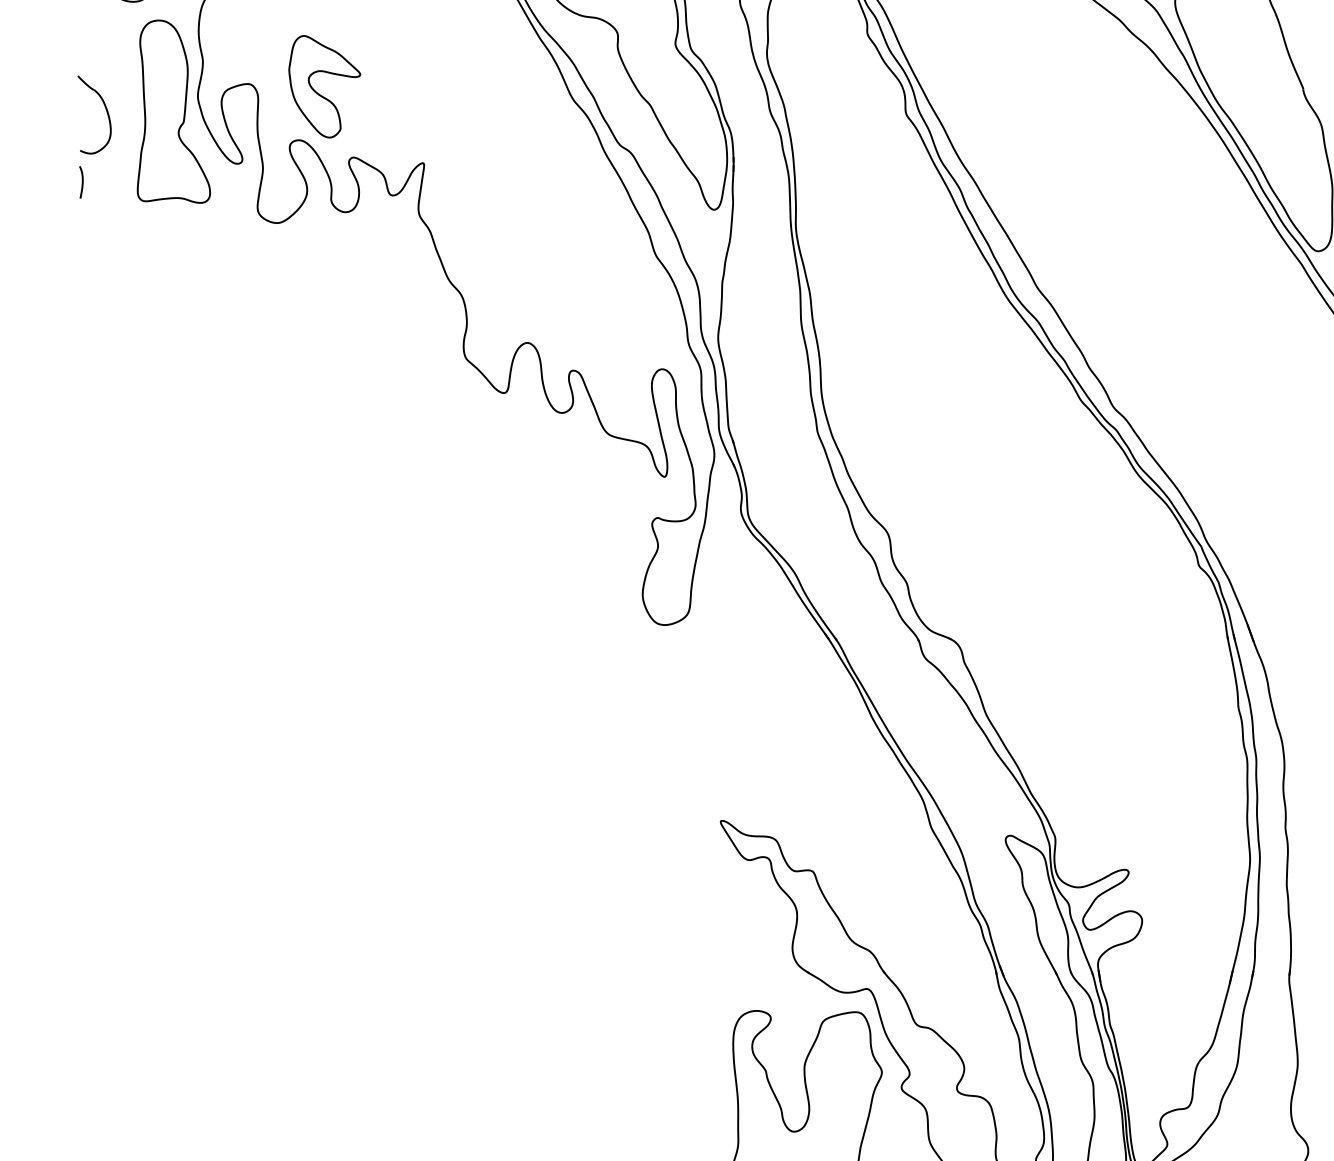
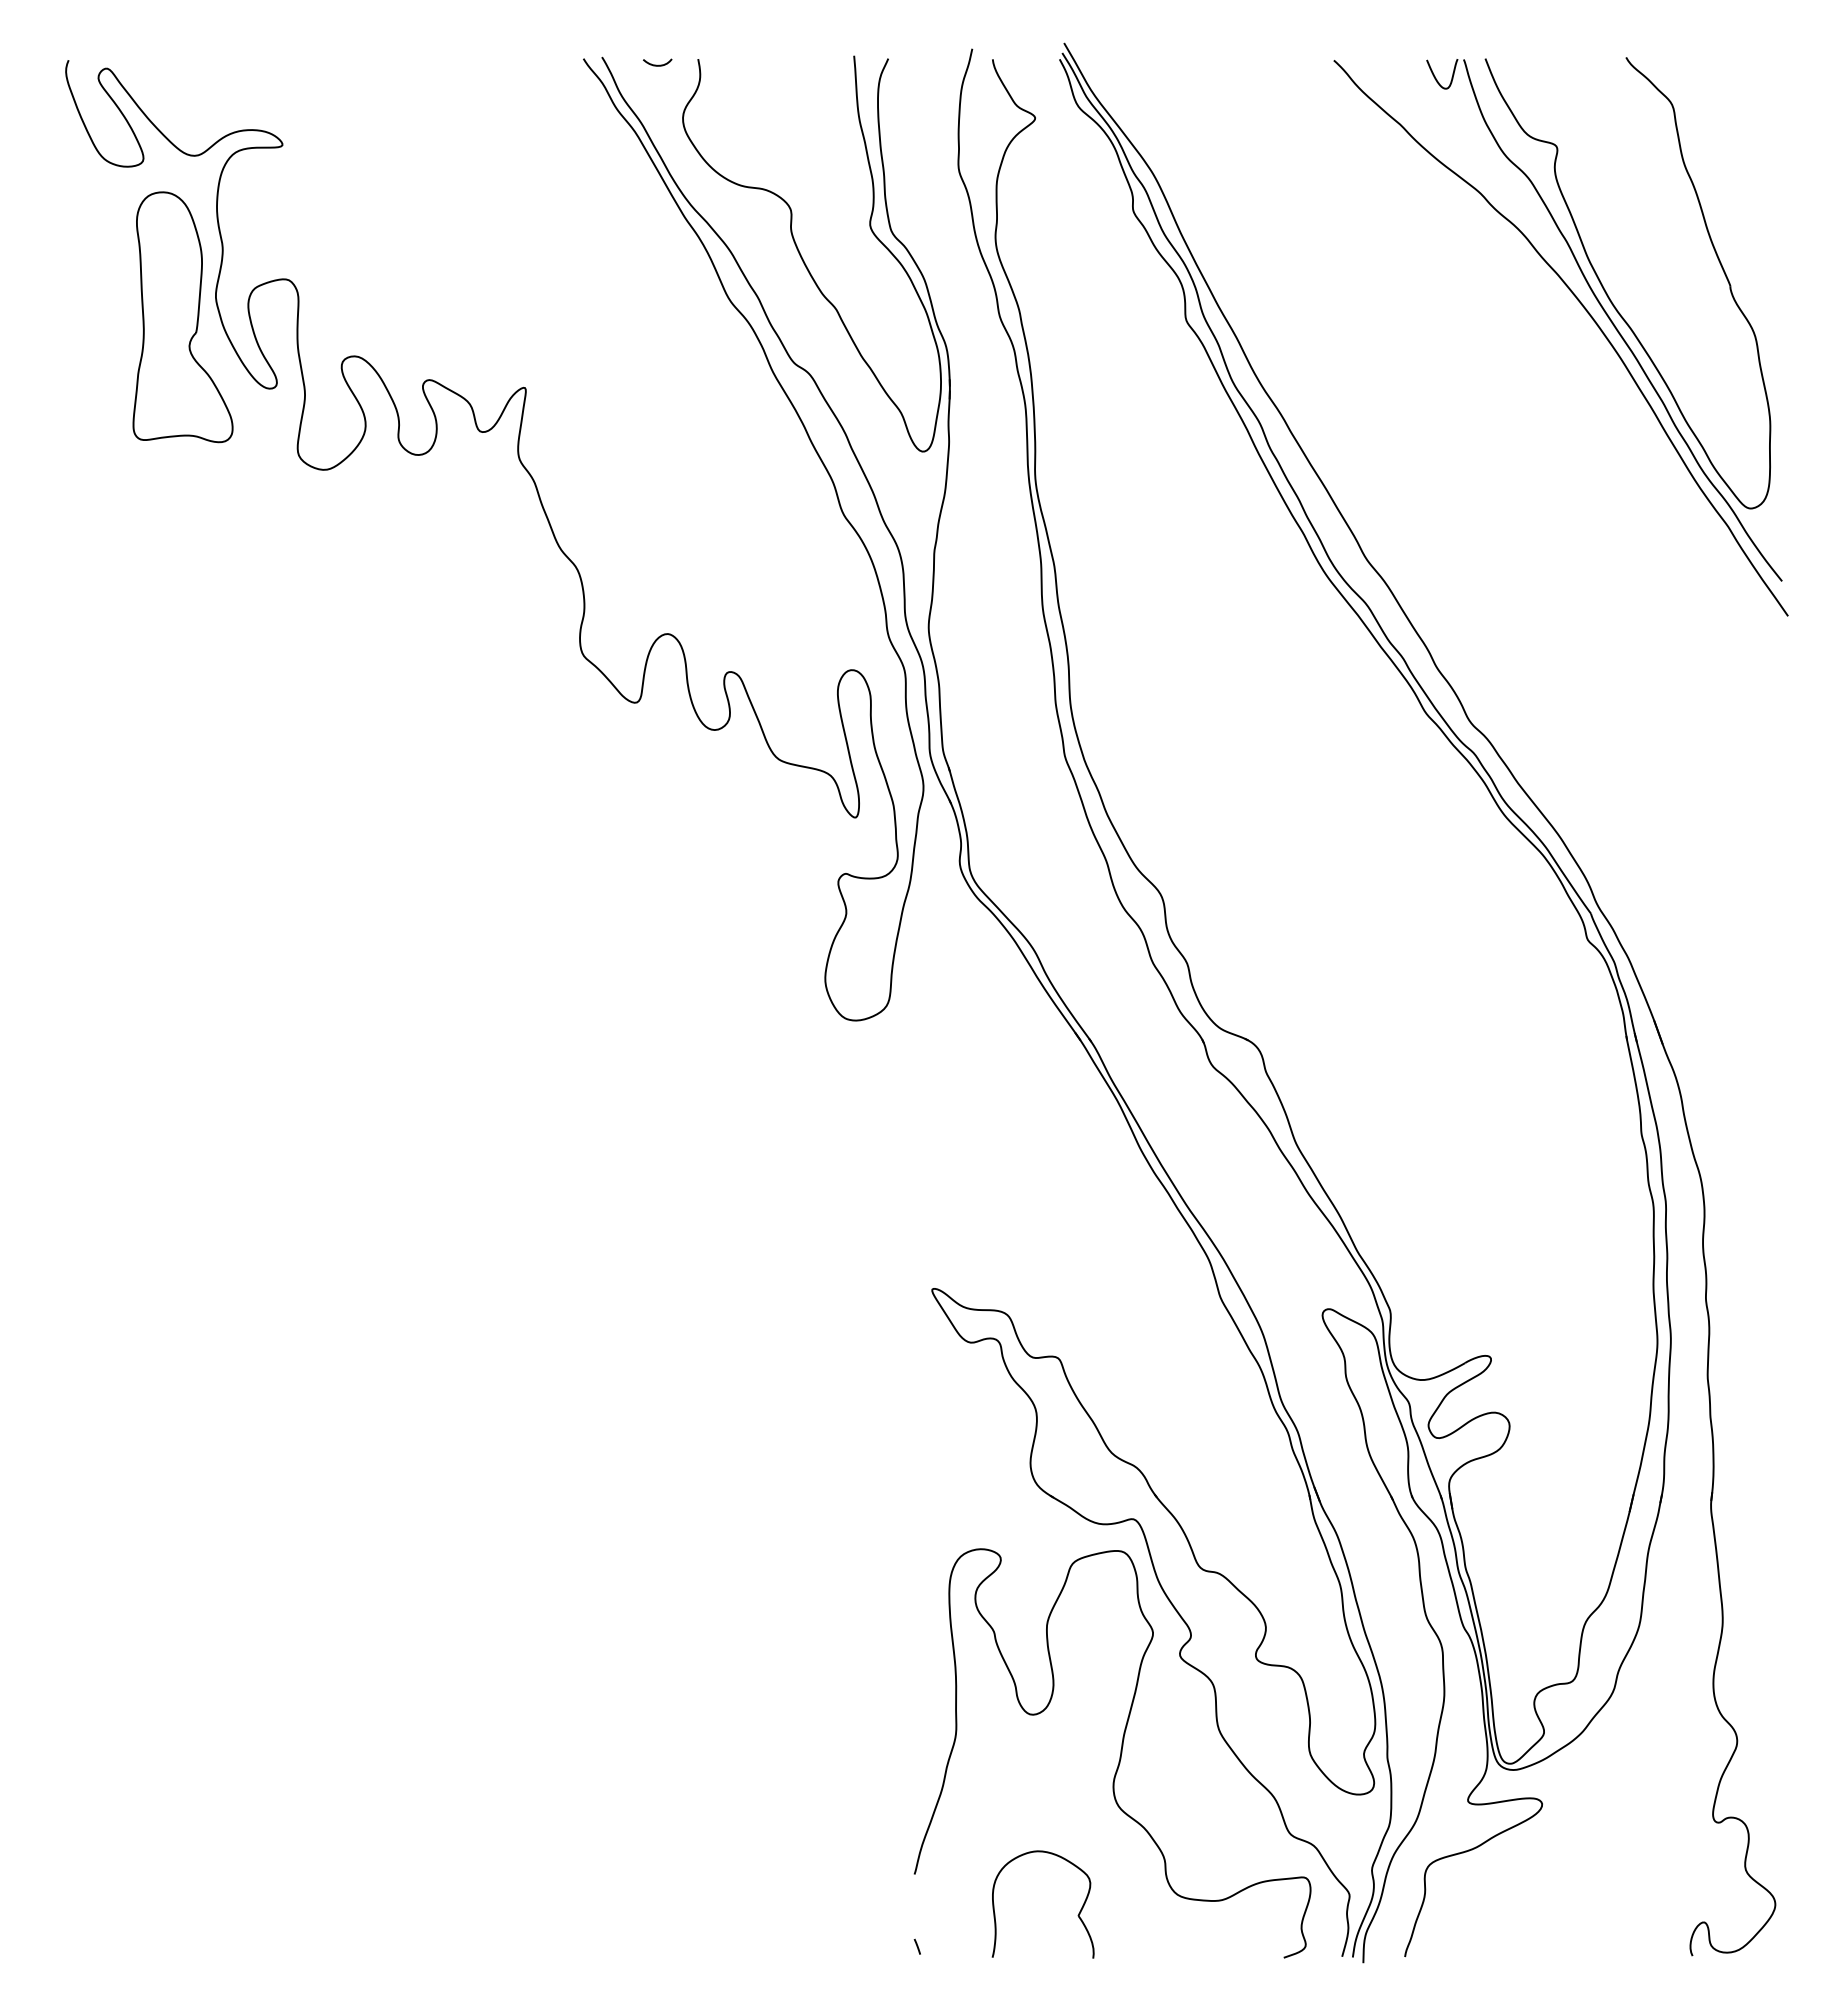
part: (320, 94) -> (383, 293), removed
part: (106, 111) -> (90, 316), removed
curve: (82, 181) -> (57, 413), removed

